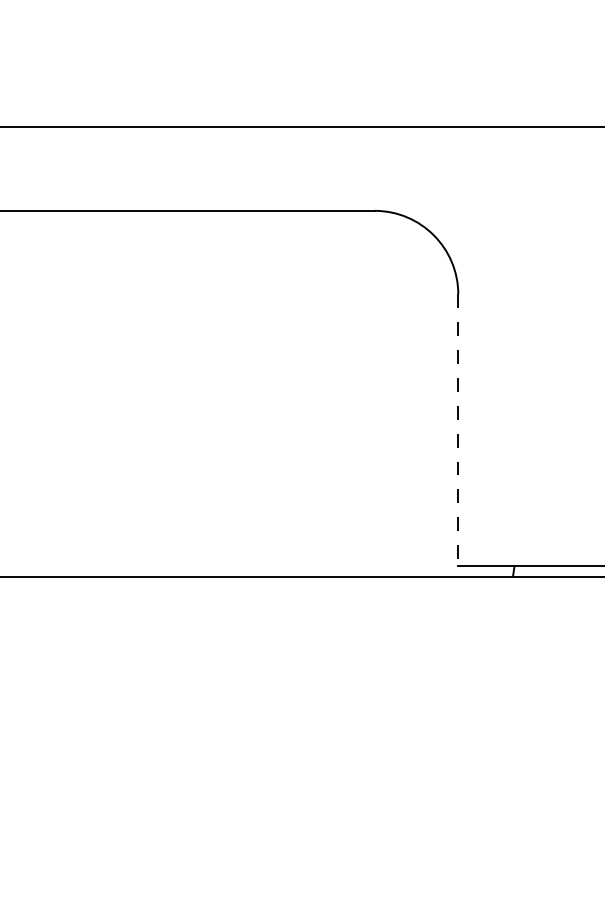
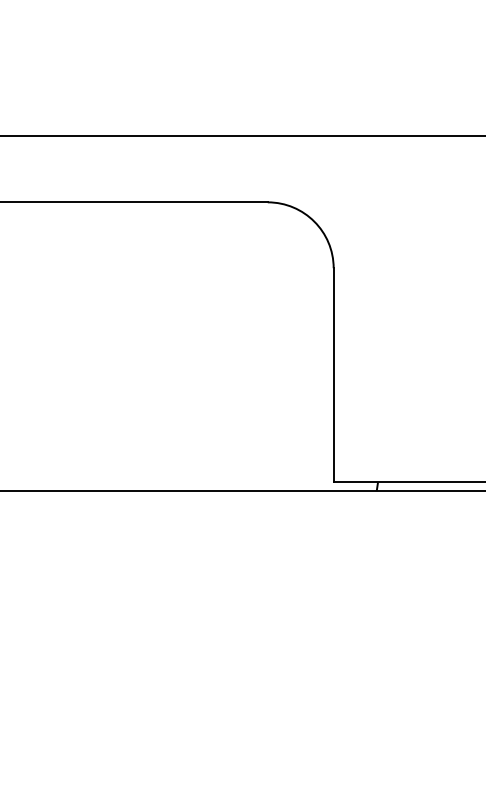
line: (458, 430) -> (333, 375), dashed -> solid

